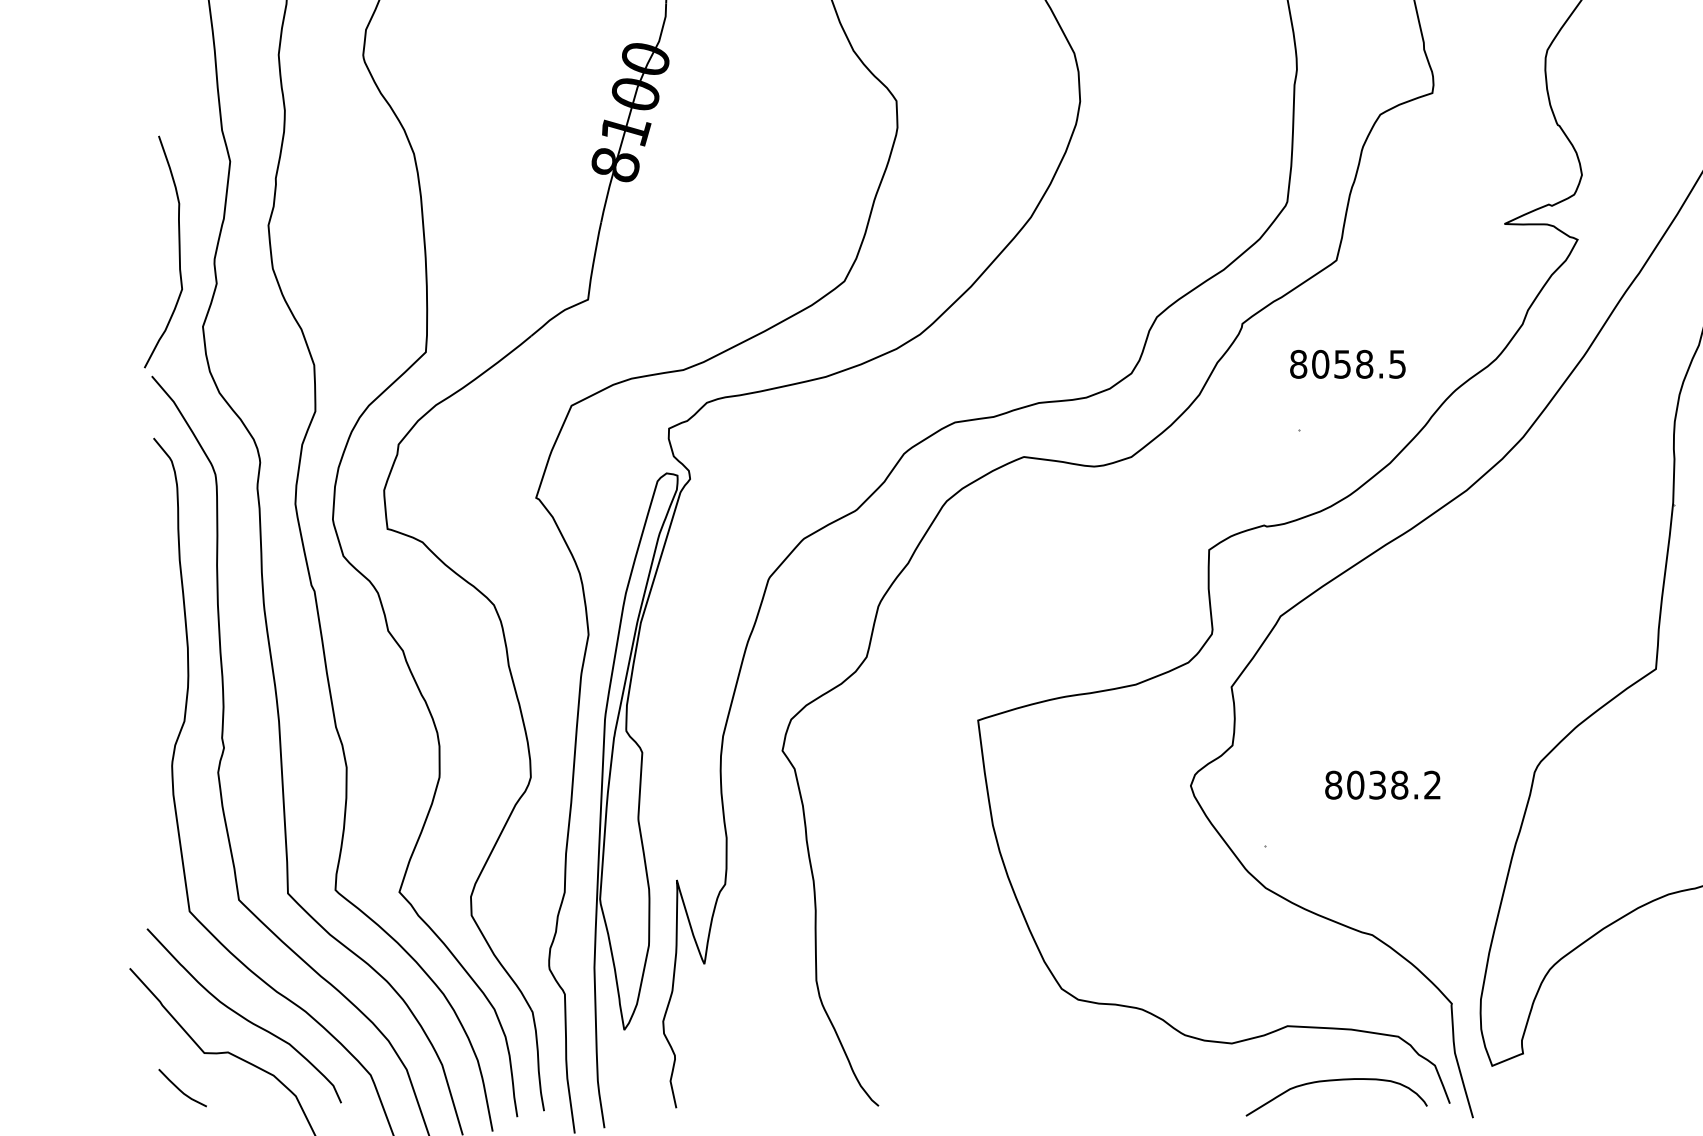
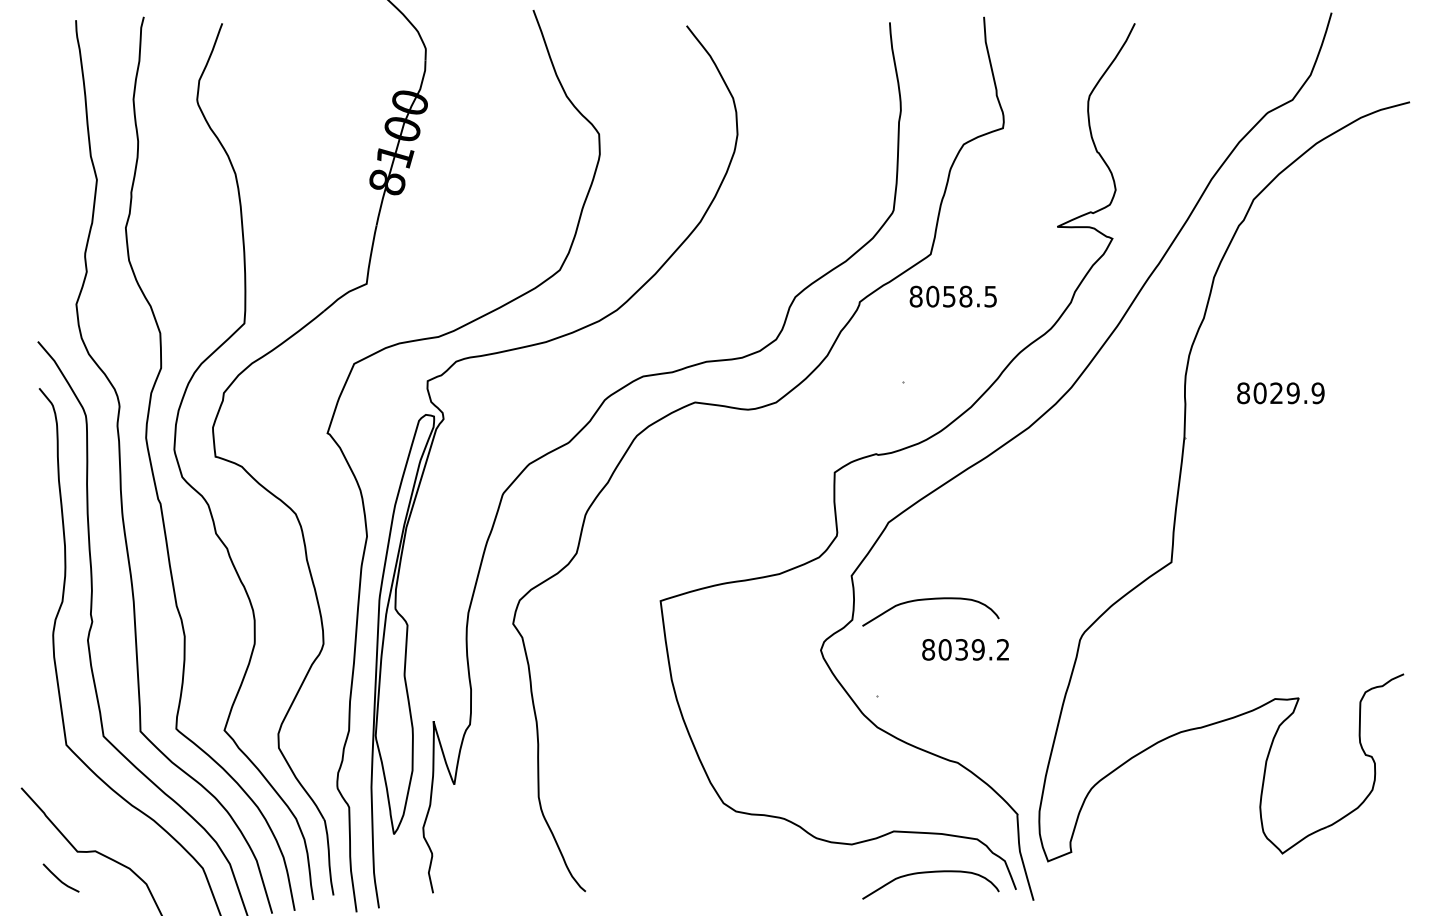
curve: (177, 246) -> (57, 243), removed
text: (1346, 364) -> (952, 296), moved
curve: (1333, 719) -> (928, 600), added
text: (1398, 784) -> (977, 649), 8038.2 -> 8039.2
curve: (242, 1015) -> (106, 823), removed

